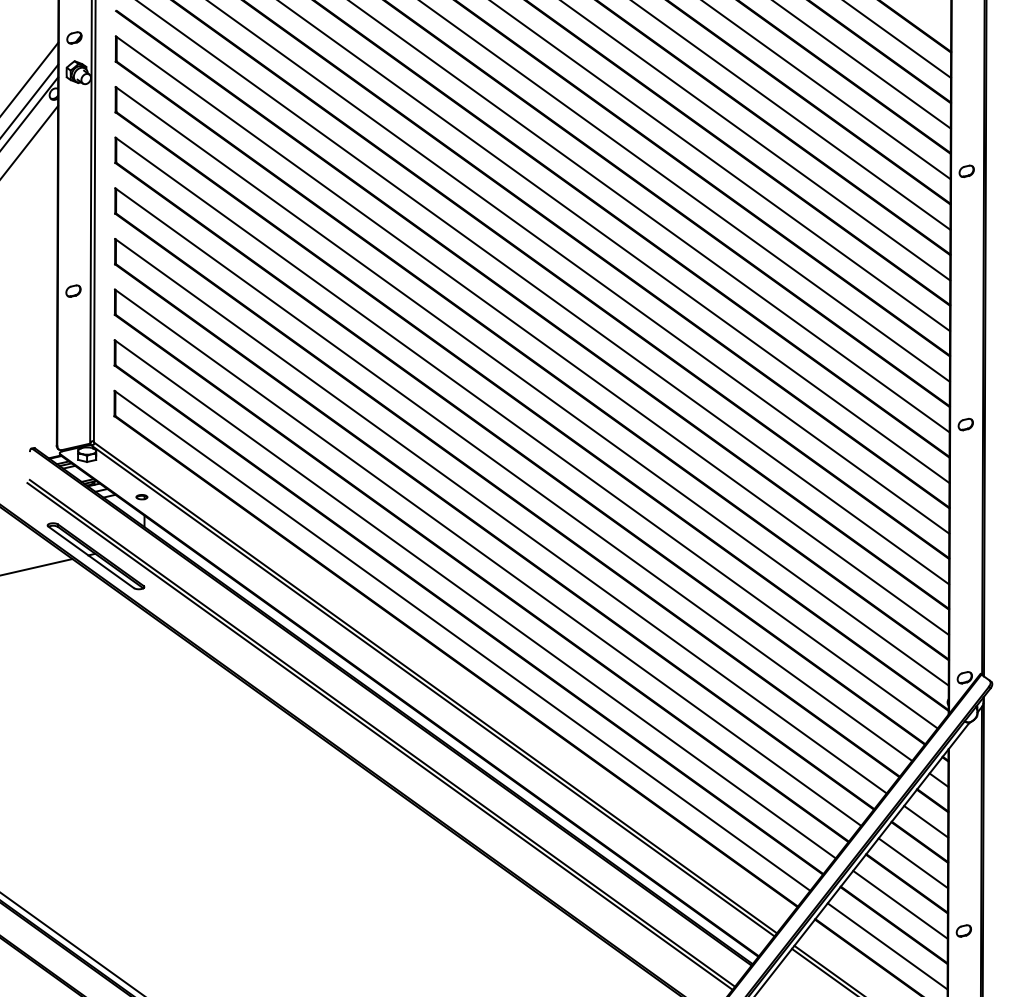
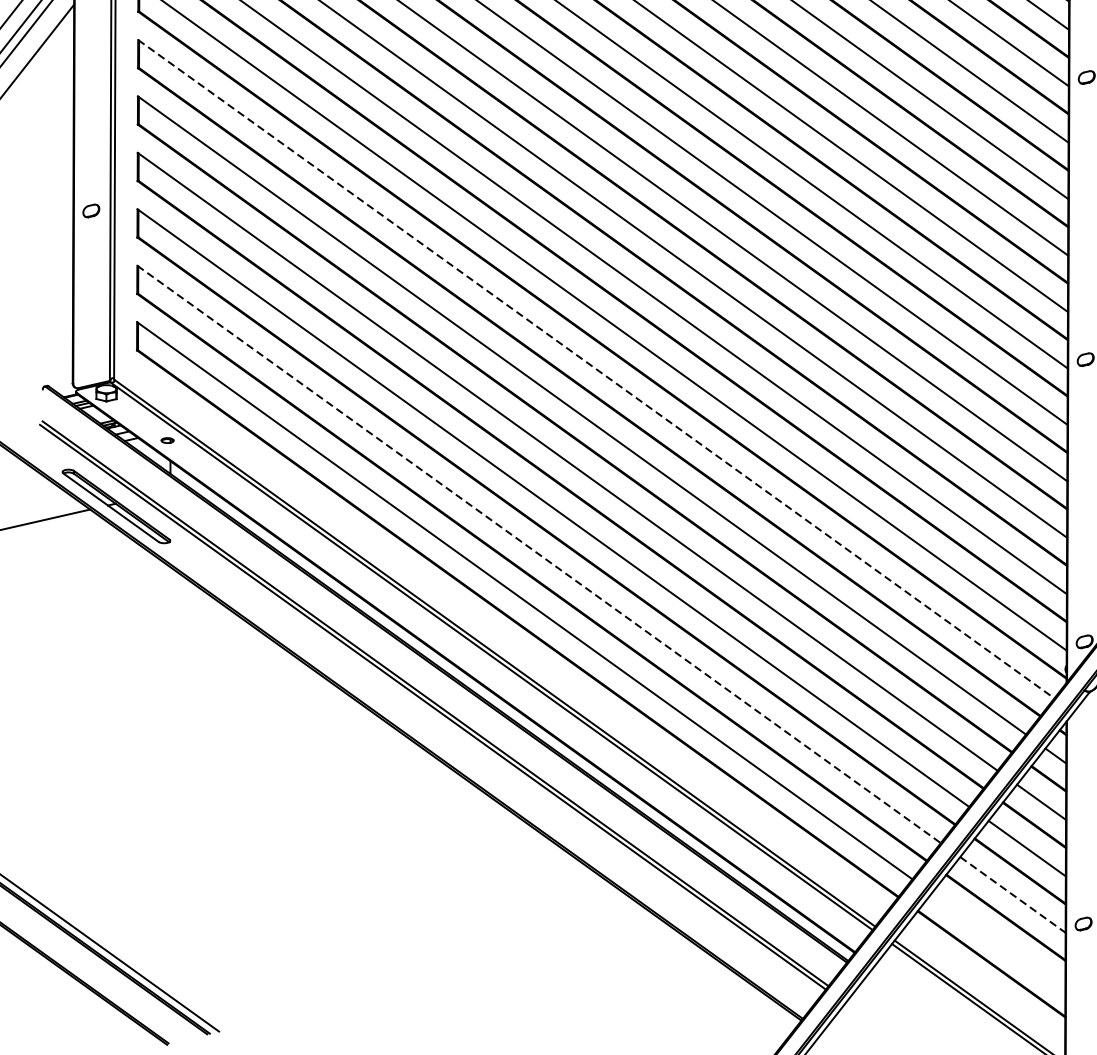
line: (527, 433) -> (597, 369), solid -> dashed
line: (475, 599) -> (539, 554), solid -> dashed
line: (900, 905) -> (1012, 895), solid -> dashed
line: (887, 946) -> (998, 941), removed

